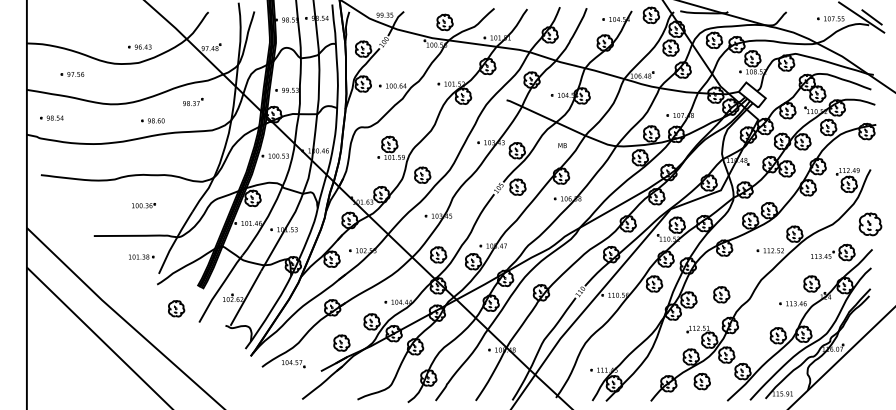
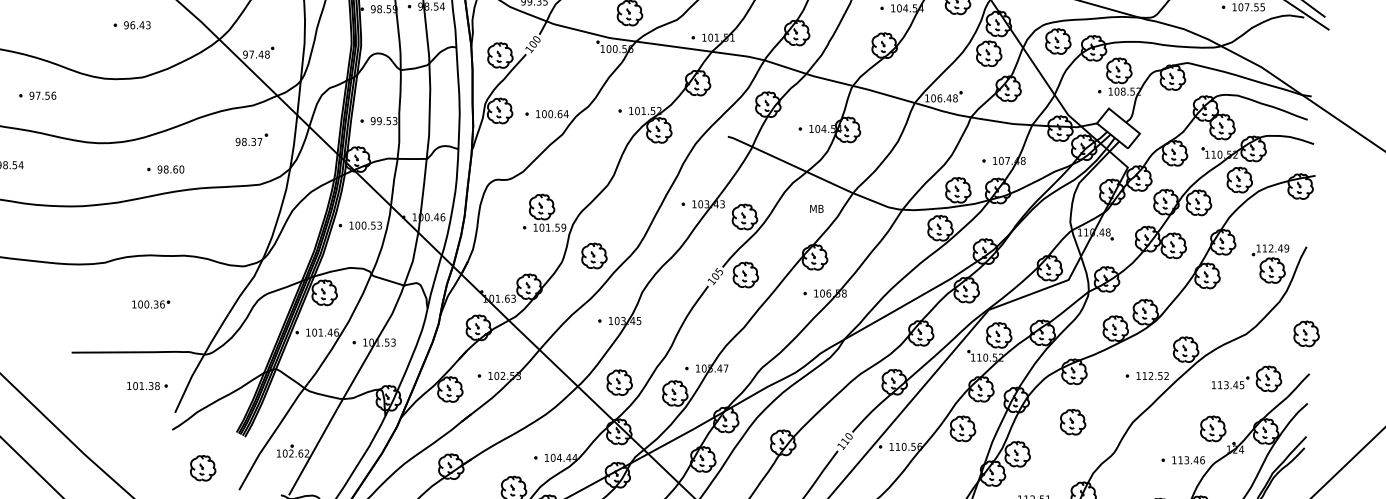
part: (139, 46) -> (131, 24), moved
part: (193, 101) -> (252, 138), moved
part: (870, 223) -> (1306, 332), size x0.71
part: (721, 294) -> (1072, 421), moved

